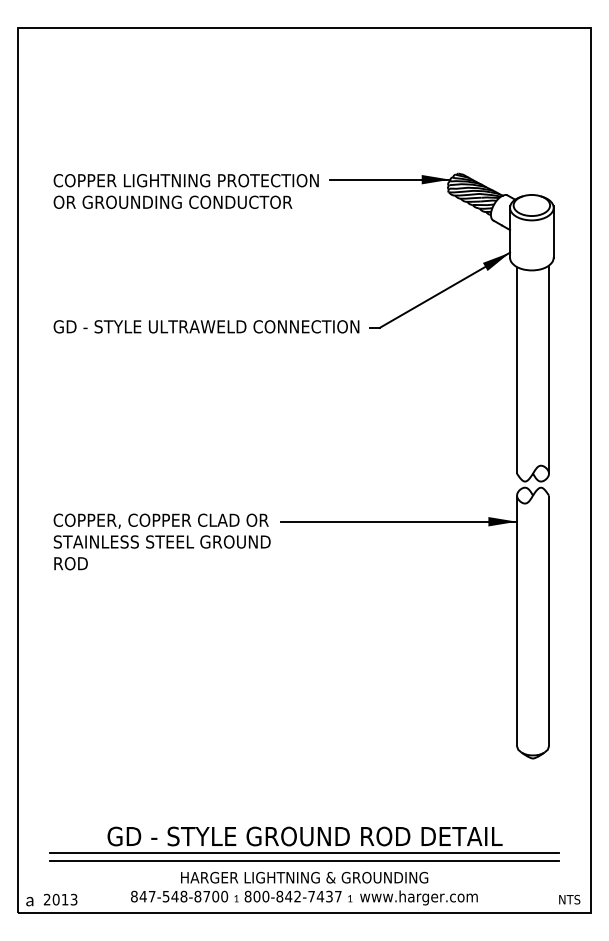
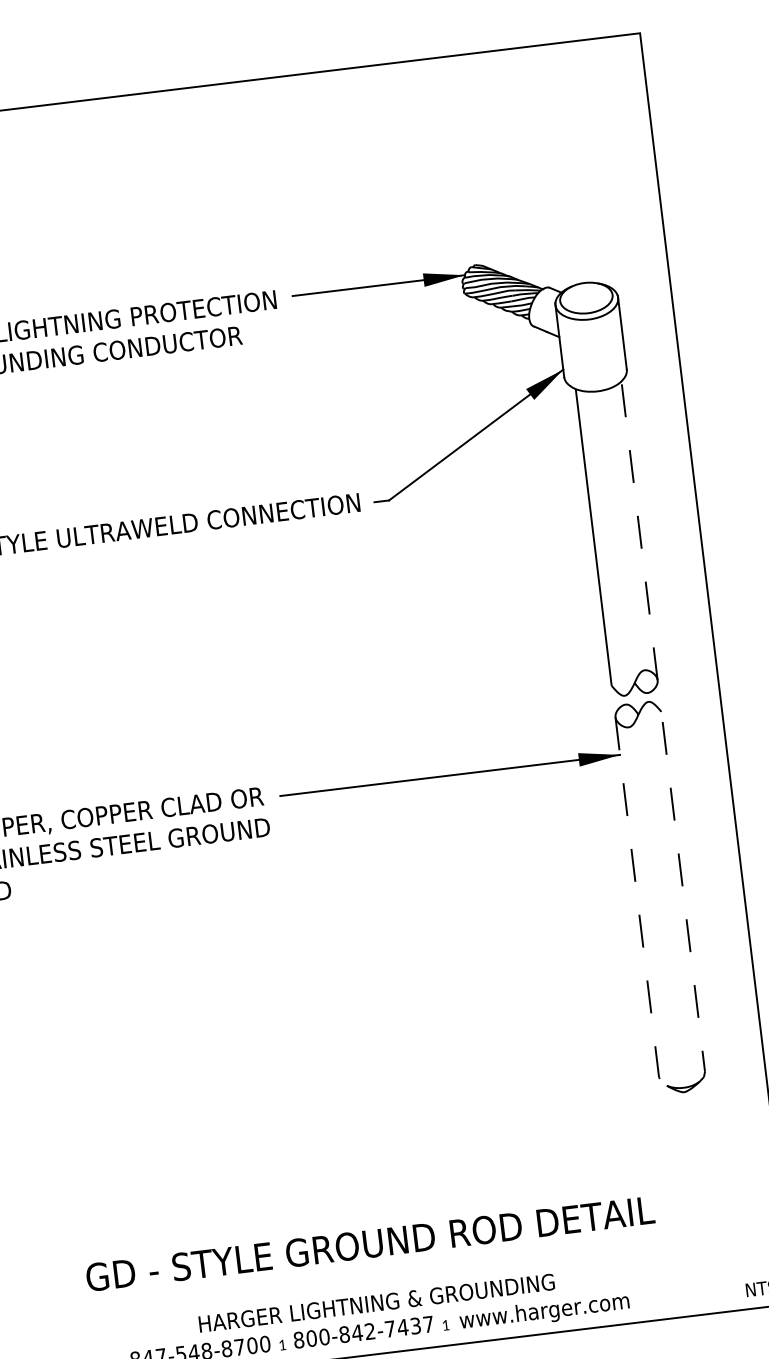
line: (549, 369) -> (640, 530), solid -> dashed
line: (517, 626) -> (638, 905), solid -> dashed
line: (549, 626) -> (684, 899), solid -> dashed
line: (304, 852) -> (372, 1266), removed
line: (304, 860) -> (373, 1278), removed

